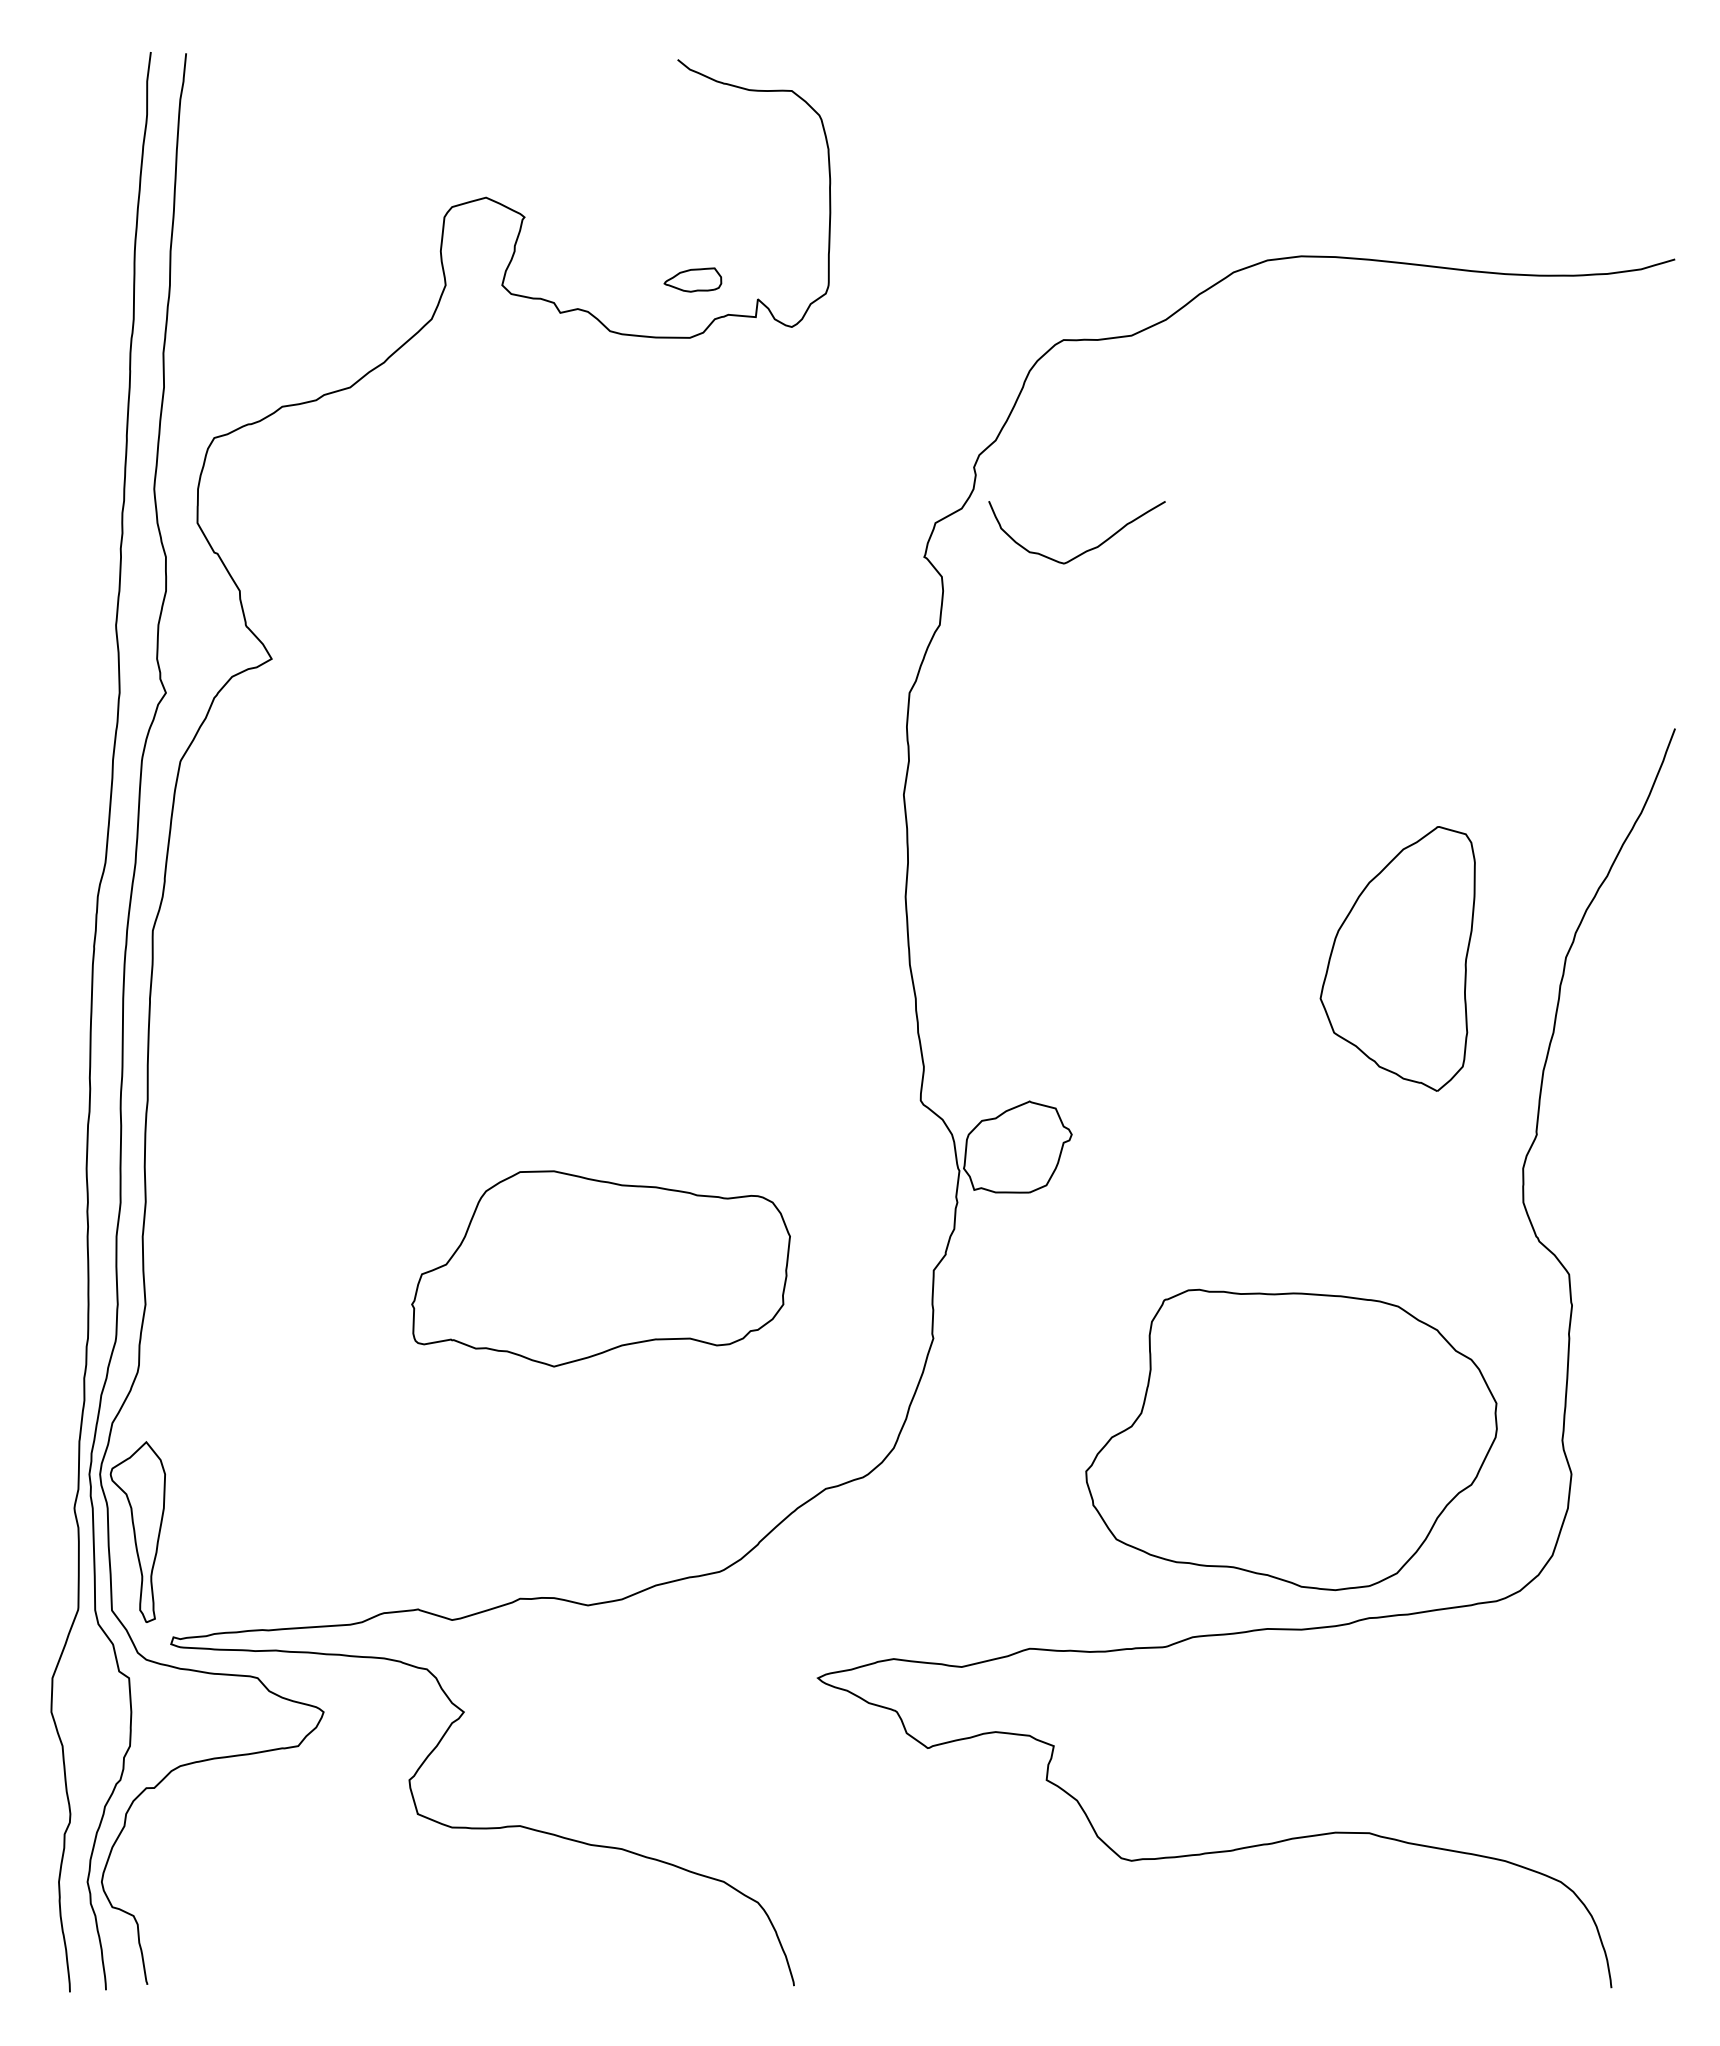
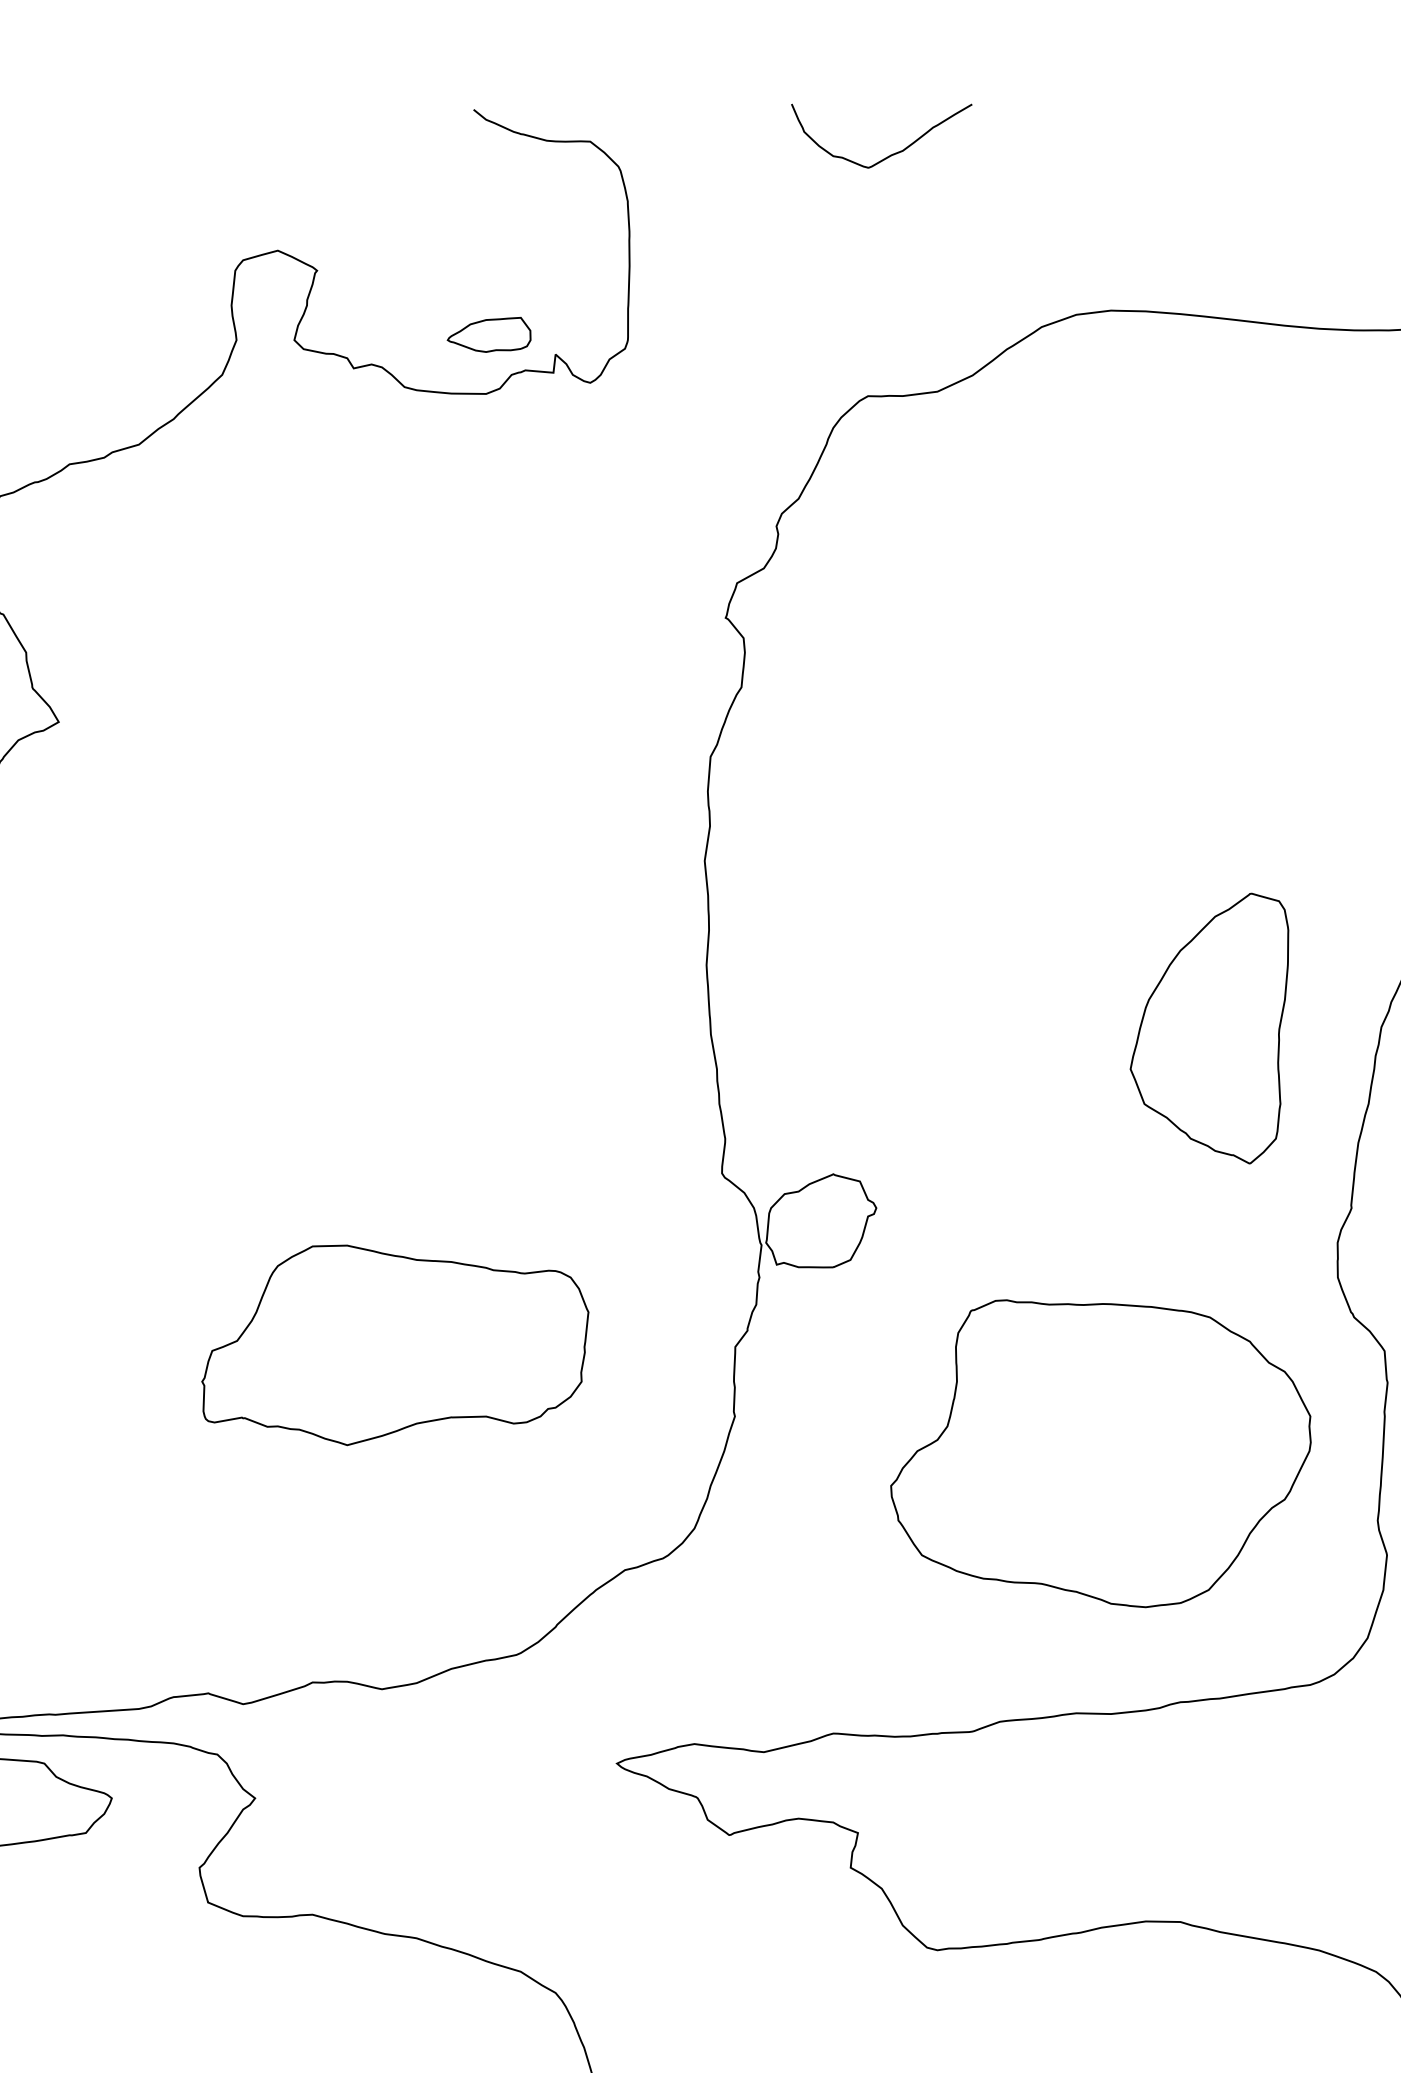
part: (692, 279) -> (488, 334), size x1.43
curve: (1085, 550) -> (890, 154), moved
part: (1291, 1439) -> (1100, 1453), moved

